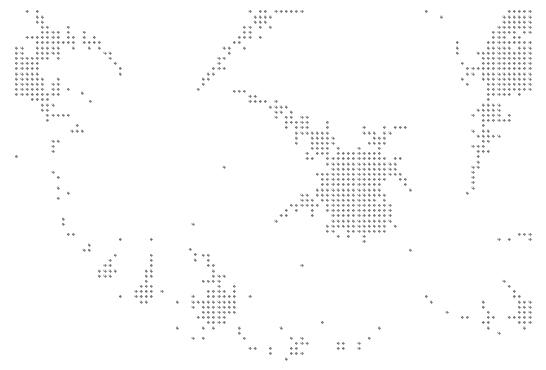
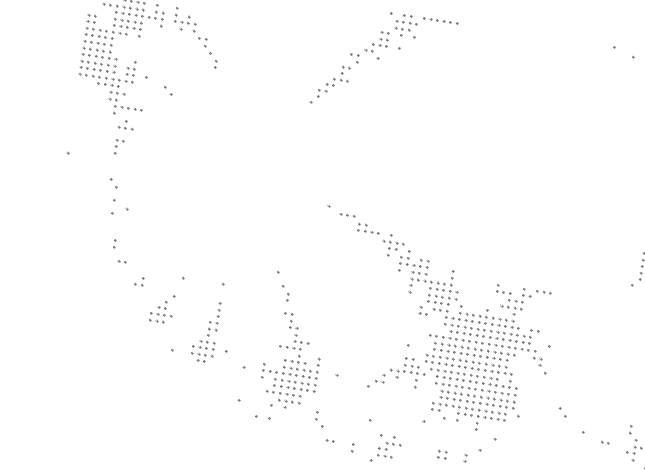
part: (86, 96) -> (168, 90), size x0.62
part: (76, 128) -> (125, 125), moved
part: (322, 166) -> (438, 326), moved
part: (192, 254) -> (285, 293), moved

